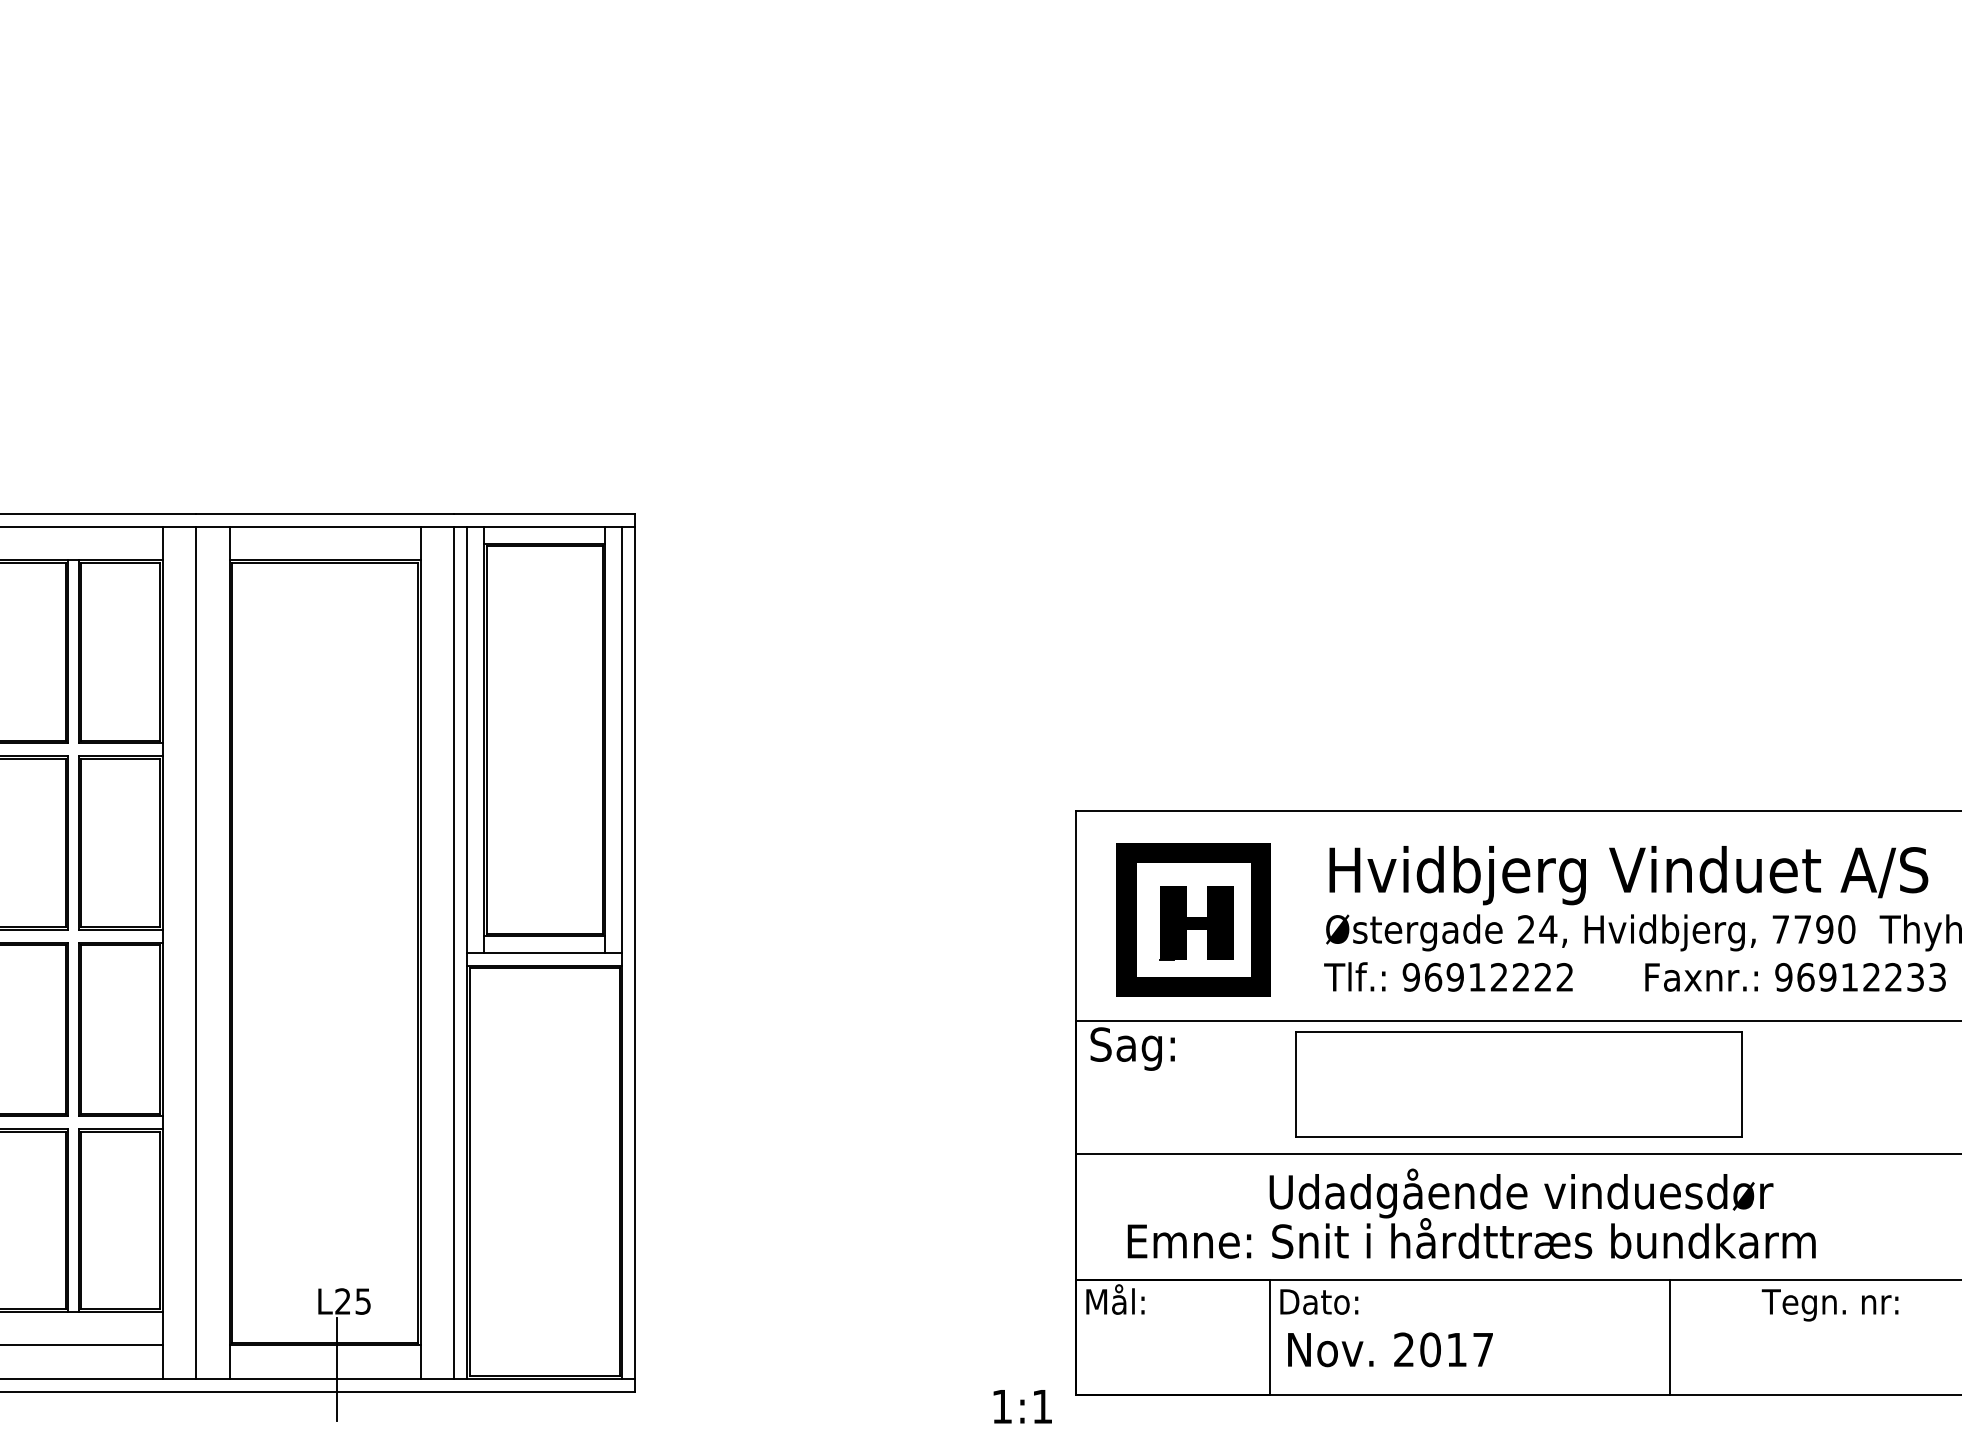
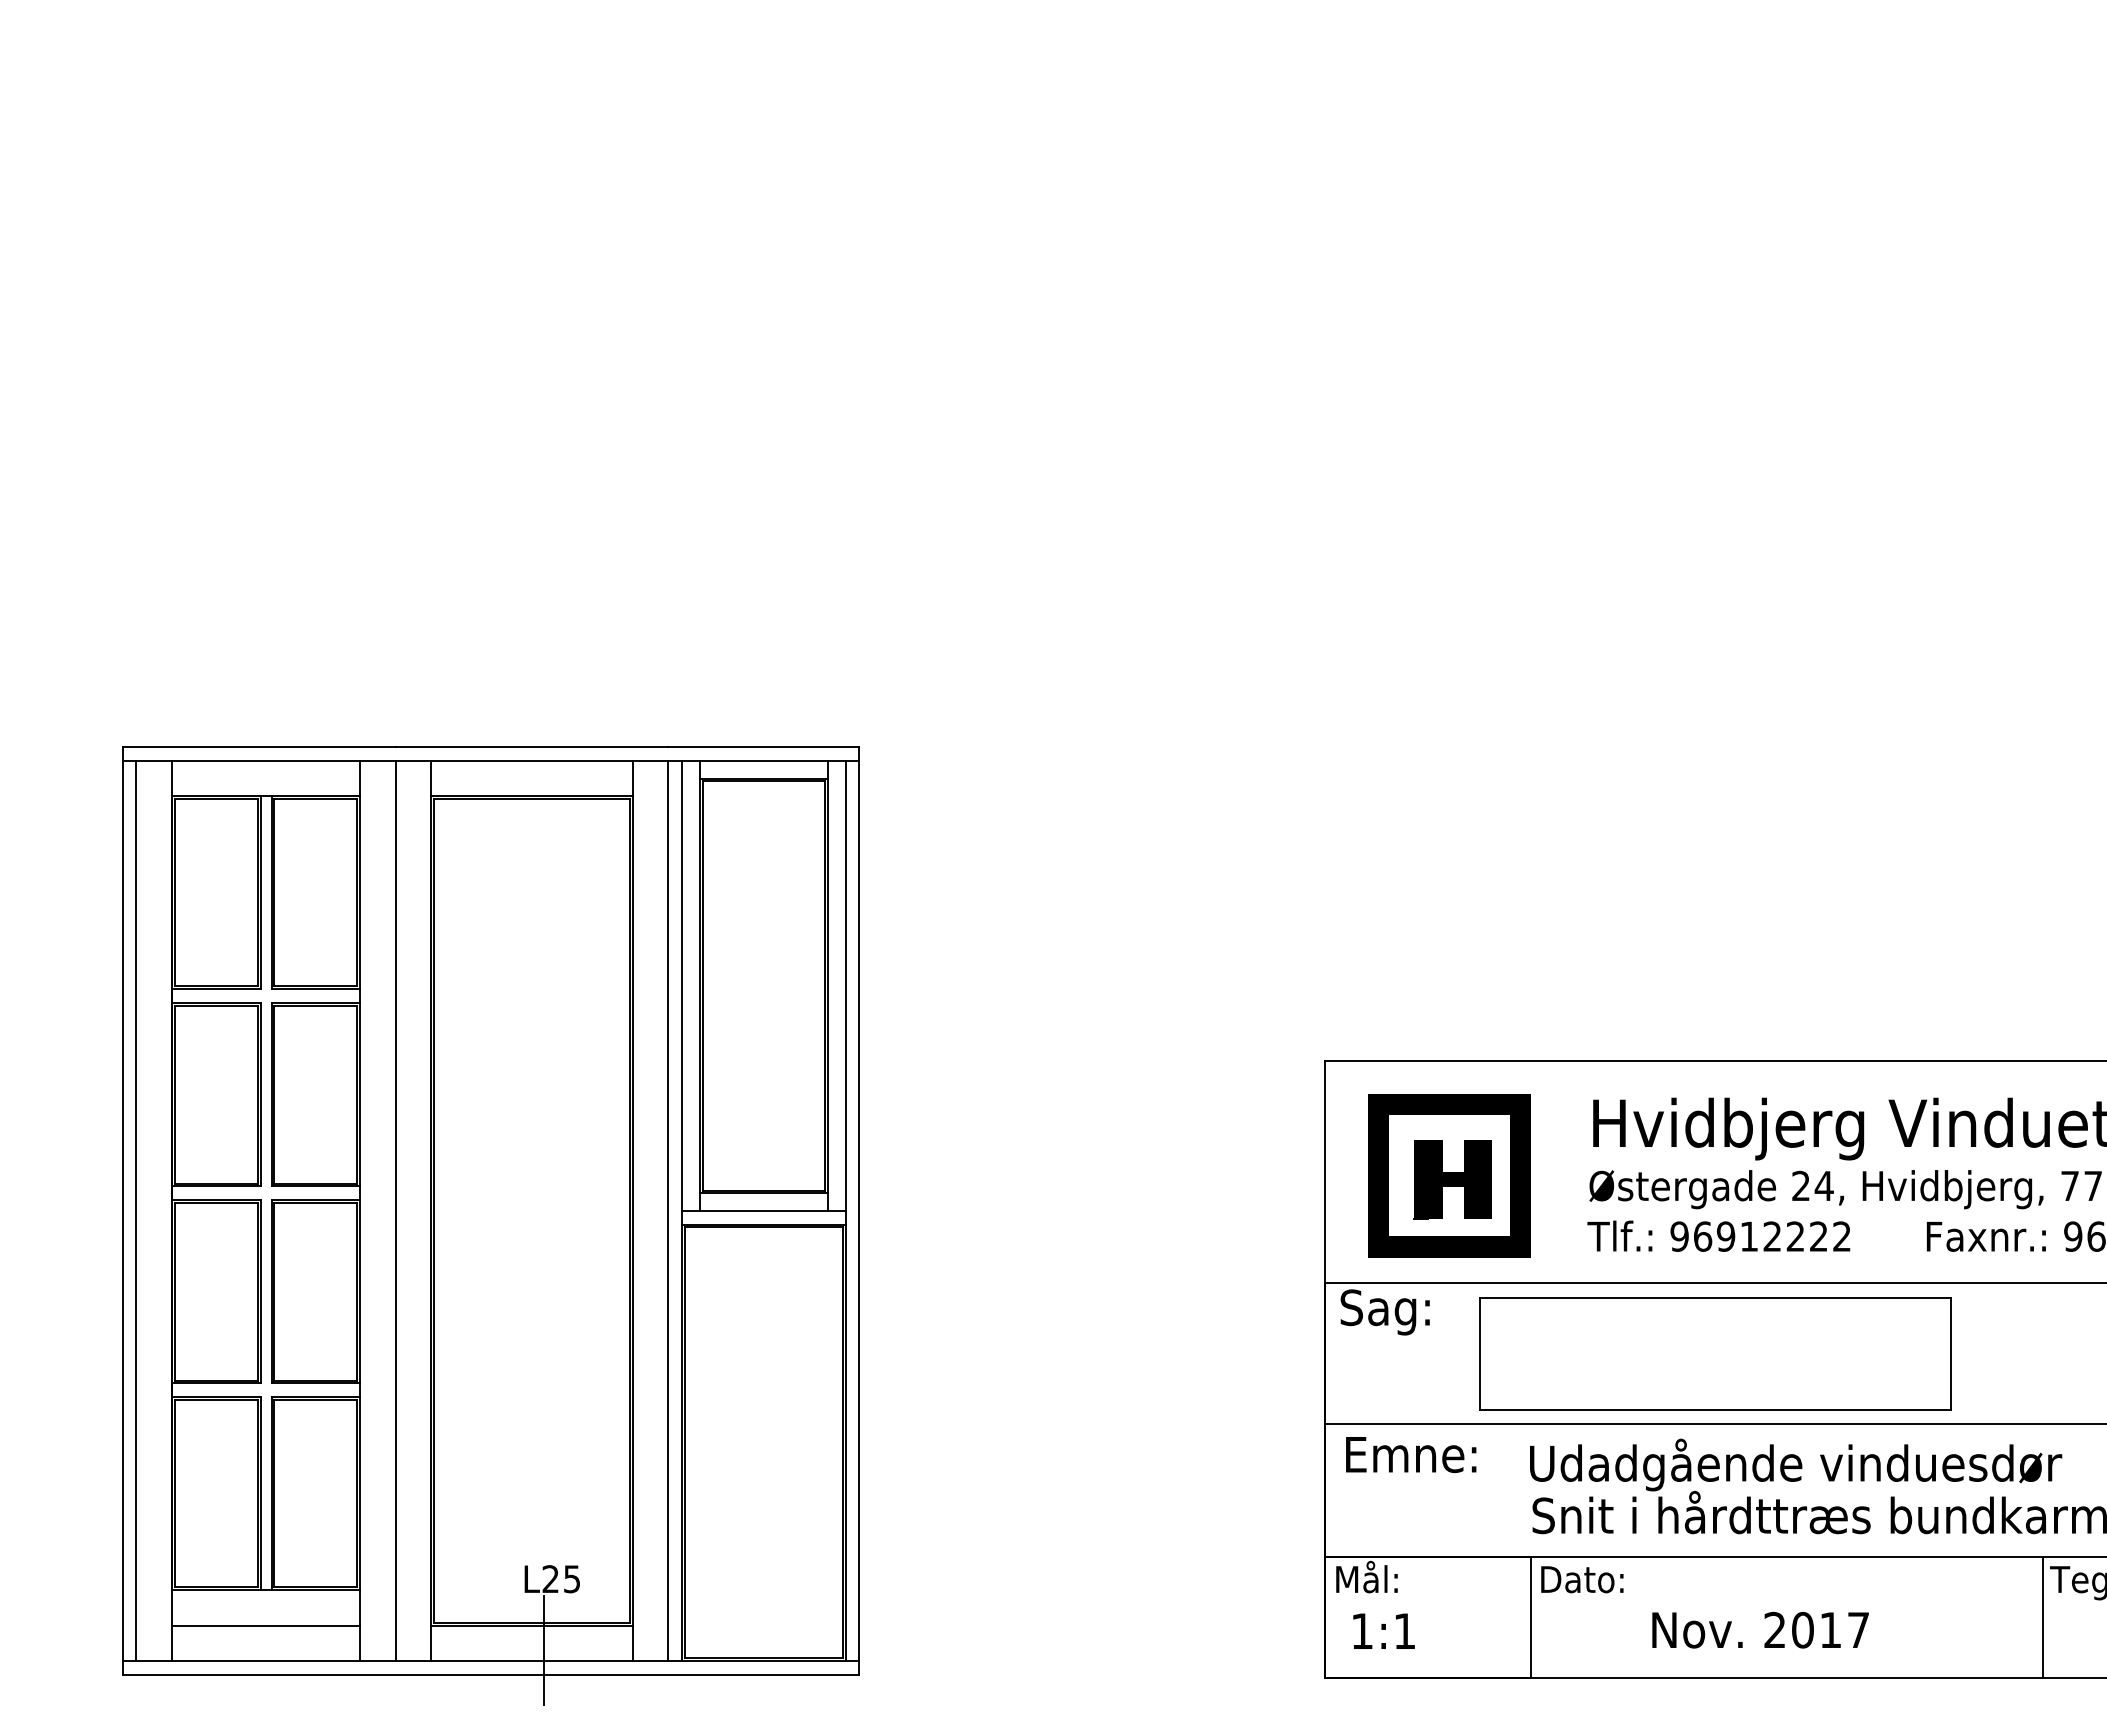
part: (1519, 1084) -> (1715, 1353), moved
text: (1189, 1241) -> (1411, 1454), moved
line: (1669, 1337) -> (2042, 1617), moved
text: (1390, 1350) -> (1760, 1630), moved
text: (1022, 1405) -> (1383, 1630), moved

